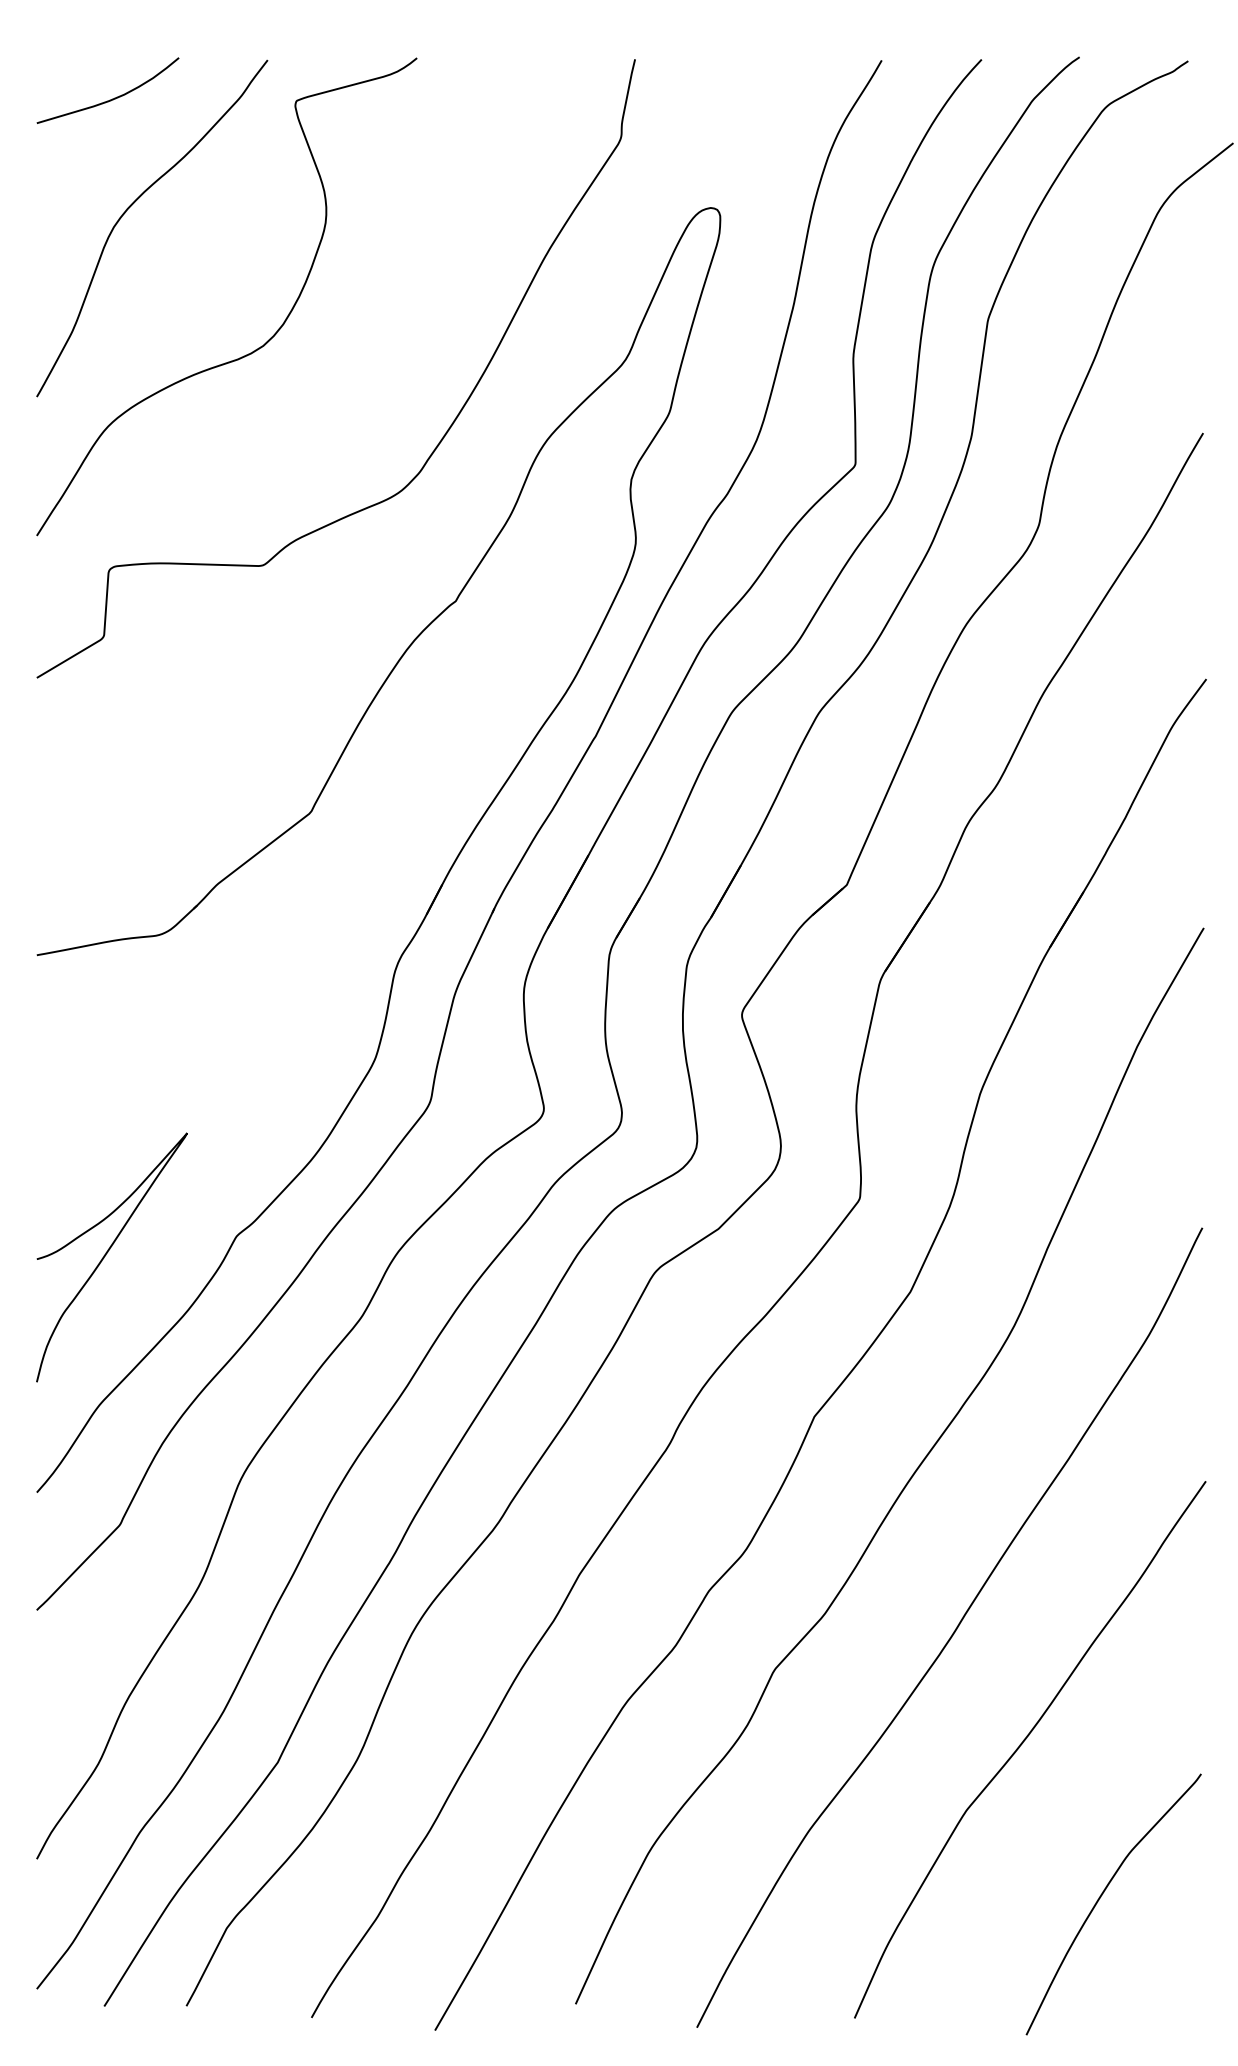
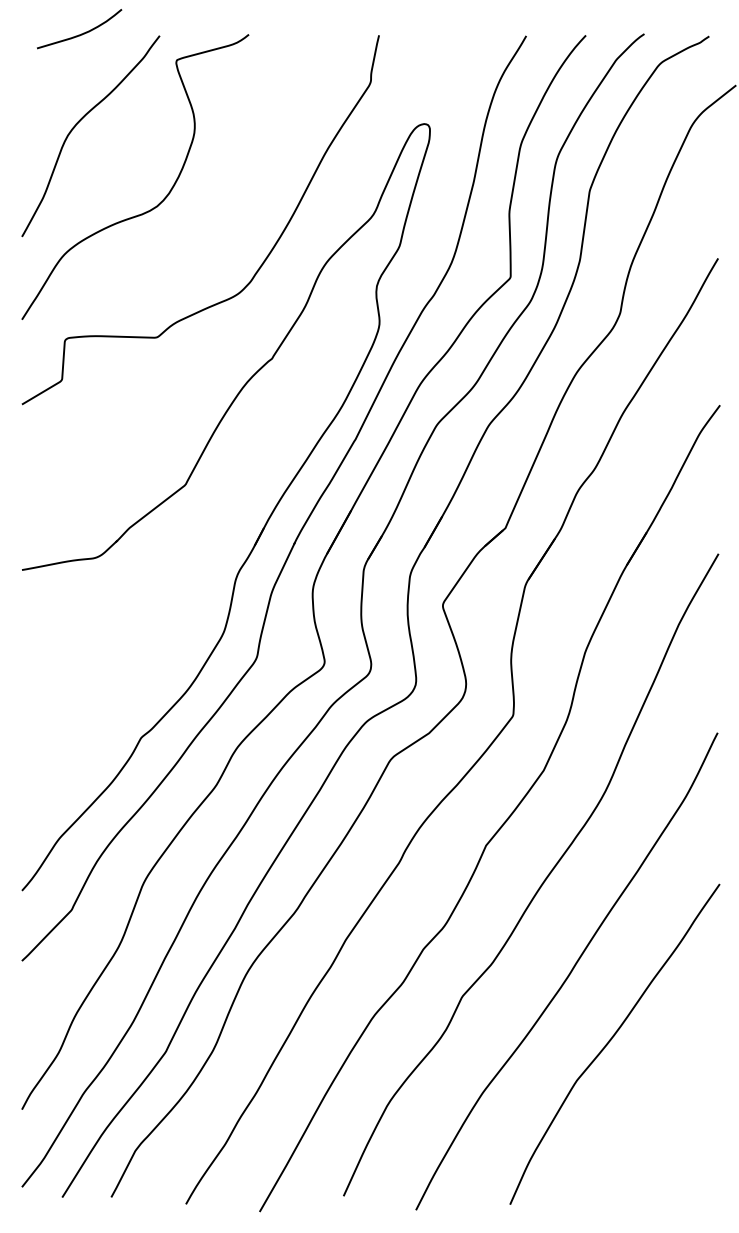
curve: (111, 98) -> (81, 33), moved
curve: (108, 1254) -> (64, 748), removed
curve: (1101, 1899) -> (657, 1133), removed

